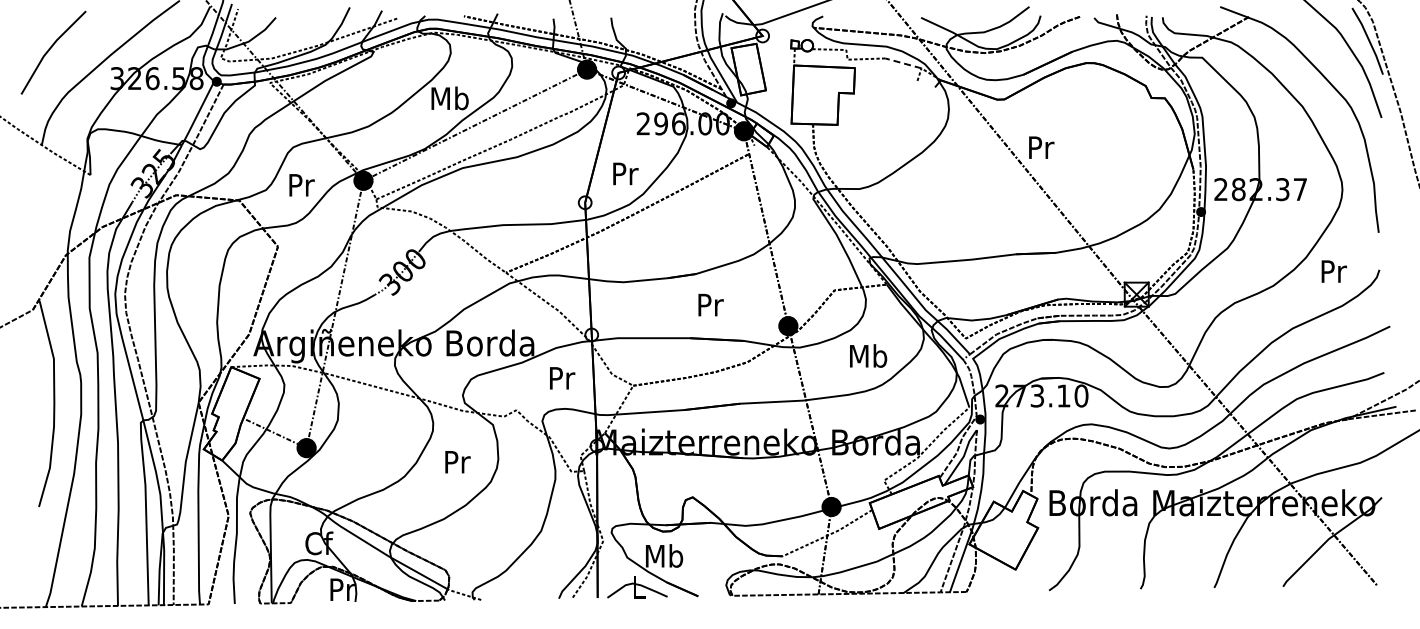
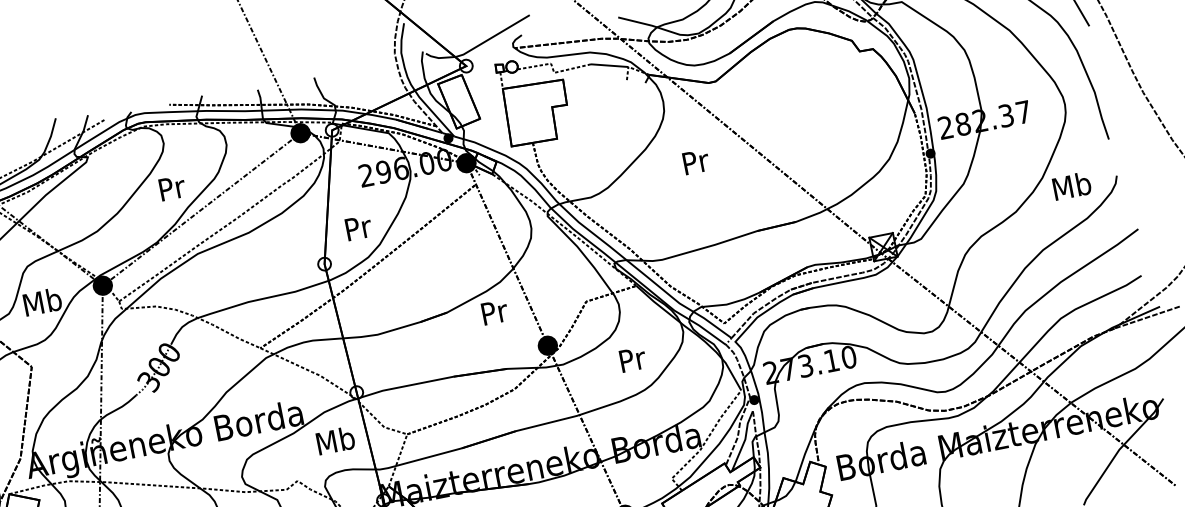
line: (903, 63) -> (609, 65), dashed -> solid
text: (449, 98) -> (171, 188), Mb -> Pr
text: (1041, 147) -> (696, 161), moved
text: (300, 184) -> (41, 301), Pr -> Mb
text: (1333, 271) -> (1072, 186), Pr -> Mb
text: (710, 305) -> (494, 312), moved
text: (868, 355) -> (632, 358), Mb -> Pr
text: (561, 377) -> (335, 440), Pr -> Mb

